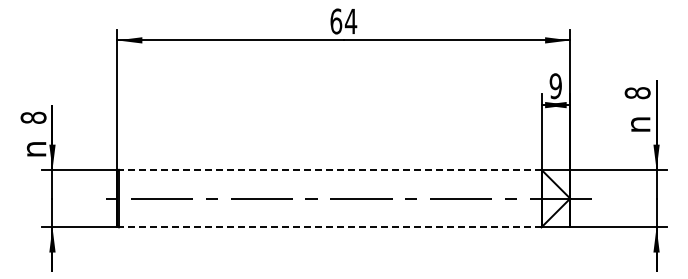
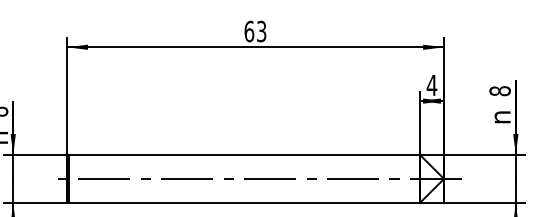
text: (350, 21) -> (261, 31), 64 -> 63
text: (555, 86) -> (431, 85), 9 -> 4
line: (329, 169) -> (243, 154), dashed -> solid
line: (329, 227) -> (243, 202), dashed -> solid

